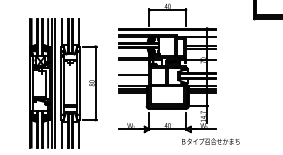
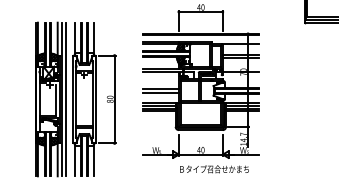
line: (133, 77) -> (160, 92), added
text: (210, 141) -> (214, 169), moved

